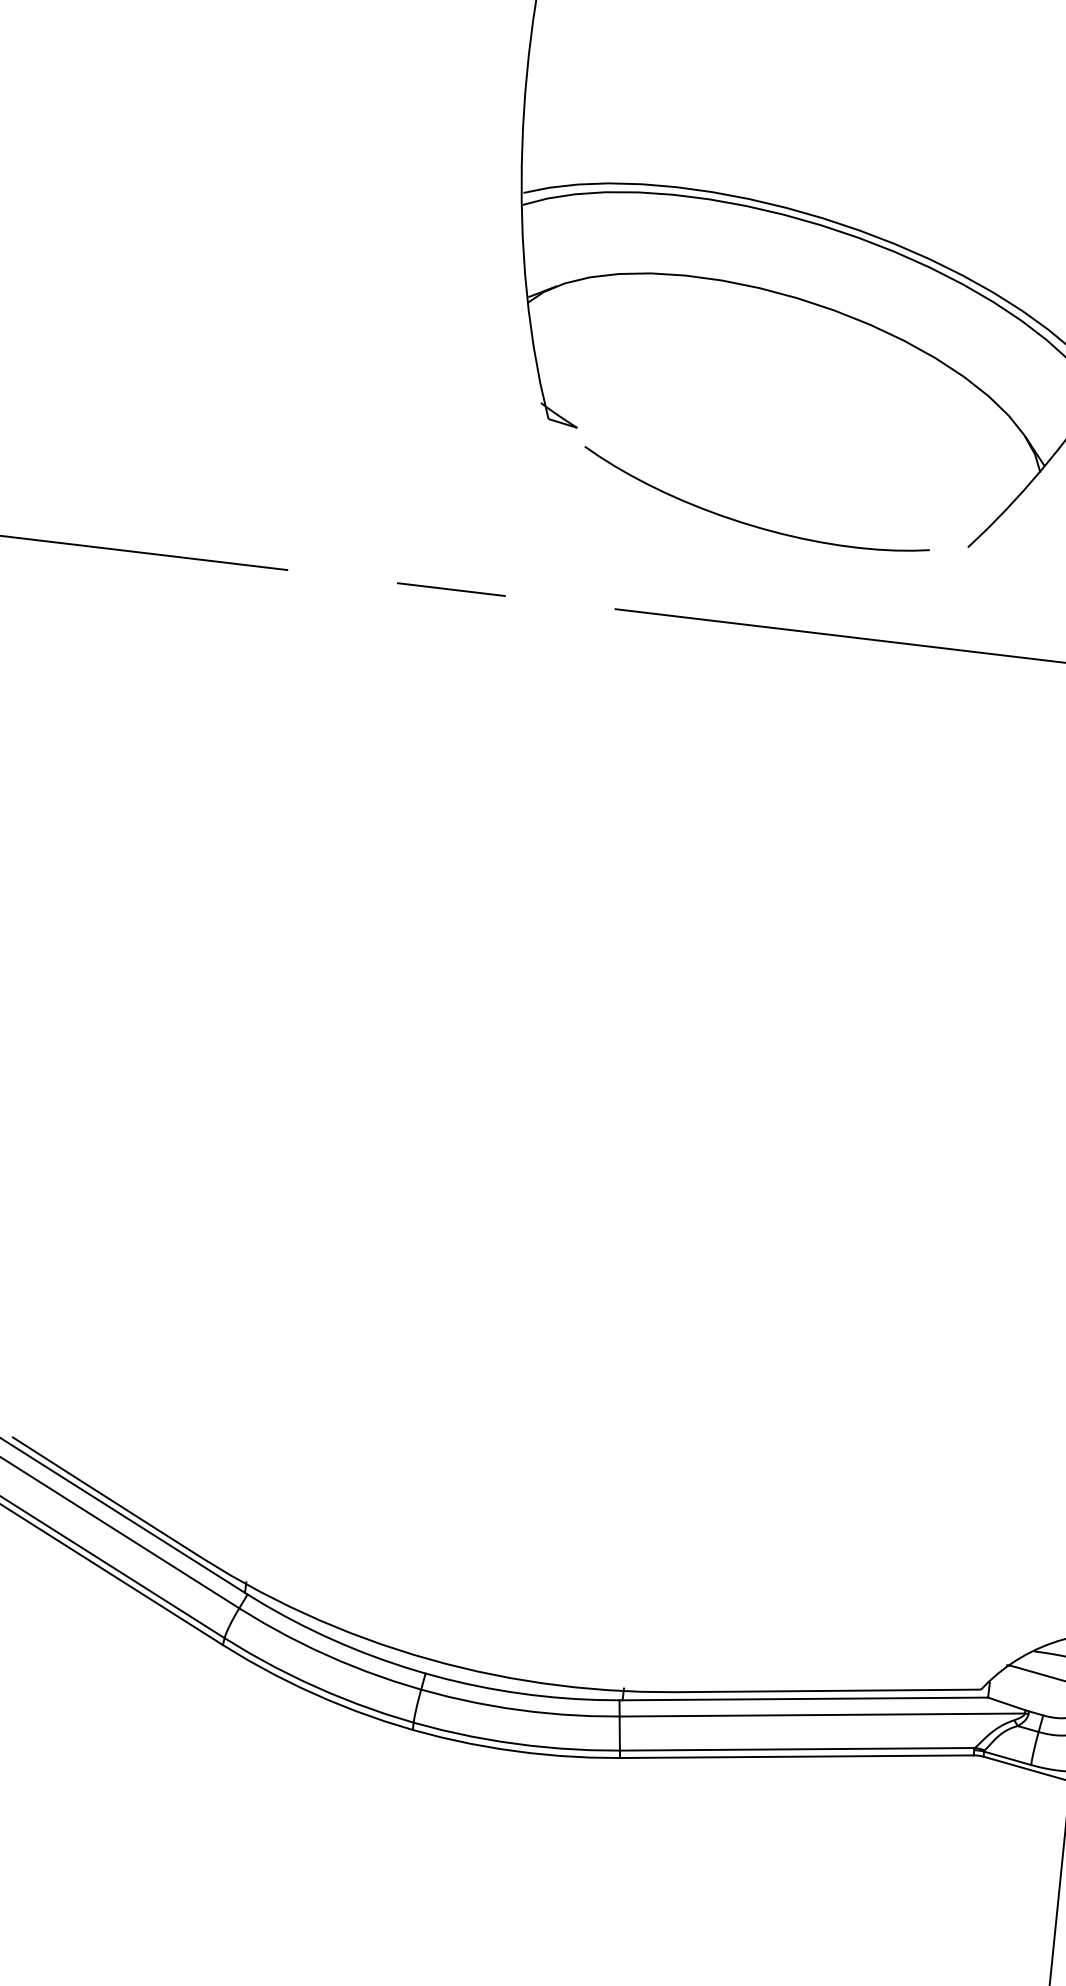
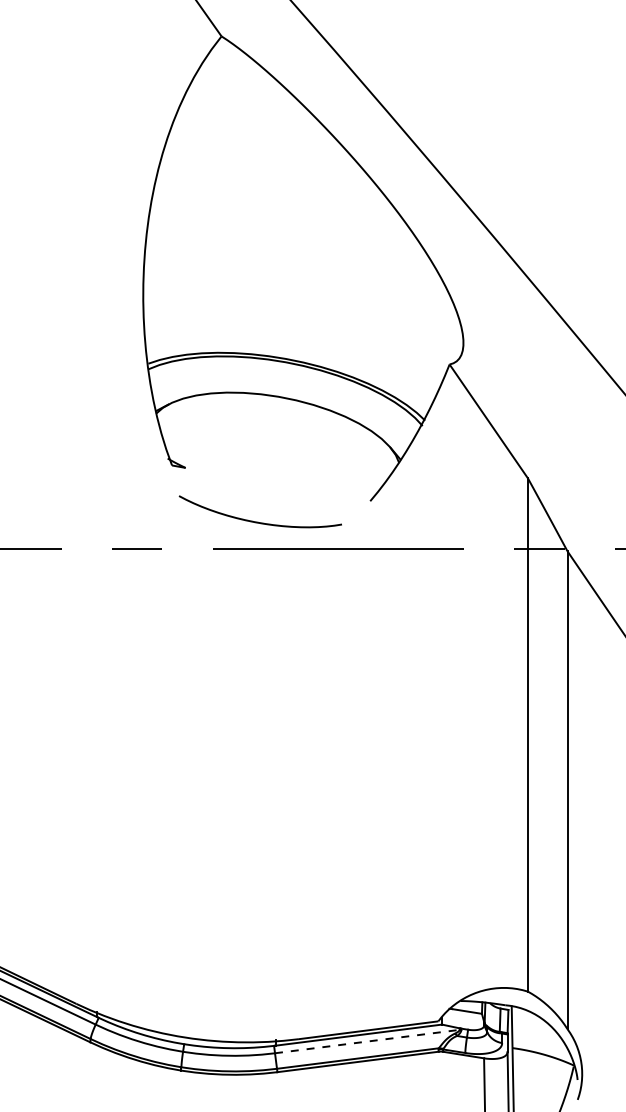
curve: (749, 522) -> (258, 521), moved
line: (822, 1714) -> (367, 1041), solid -> dashed

